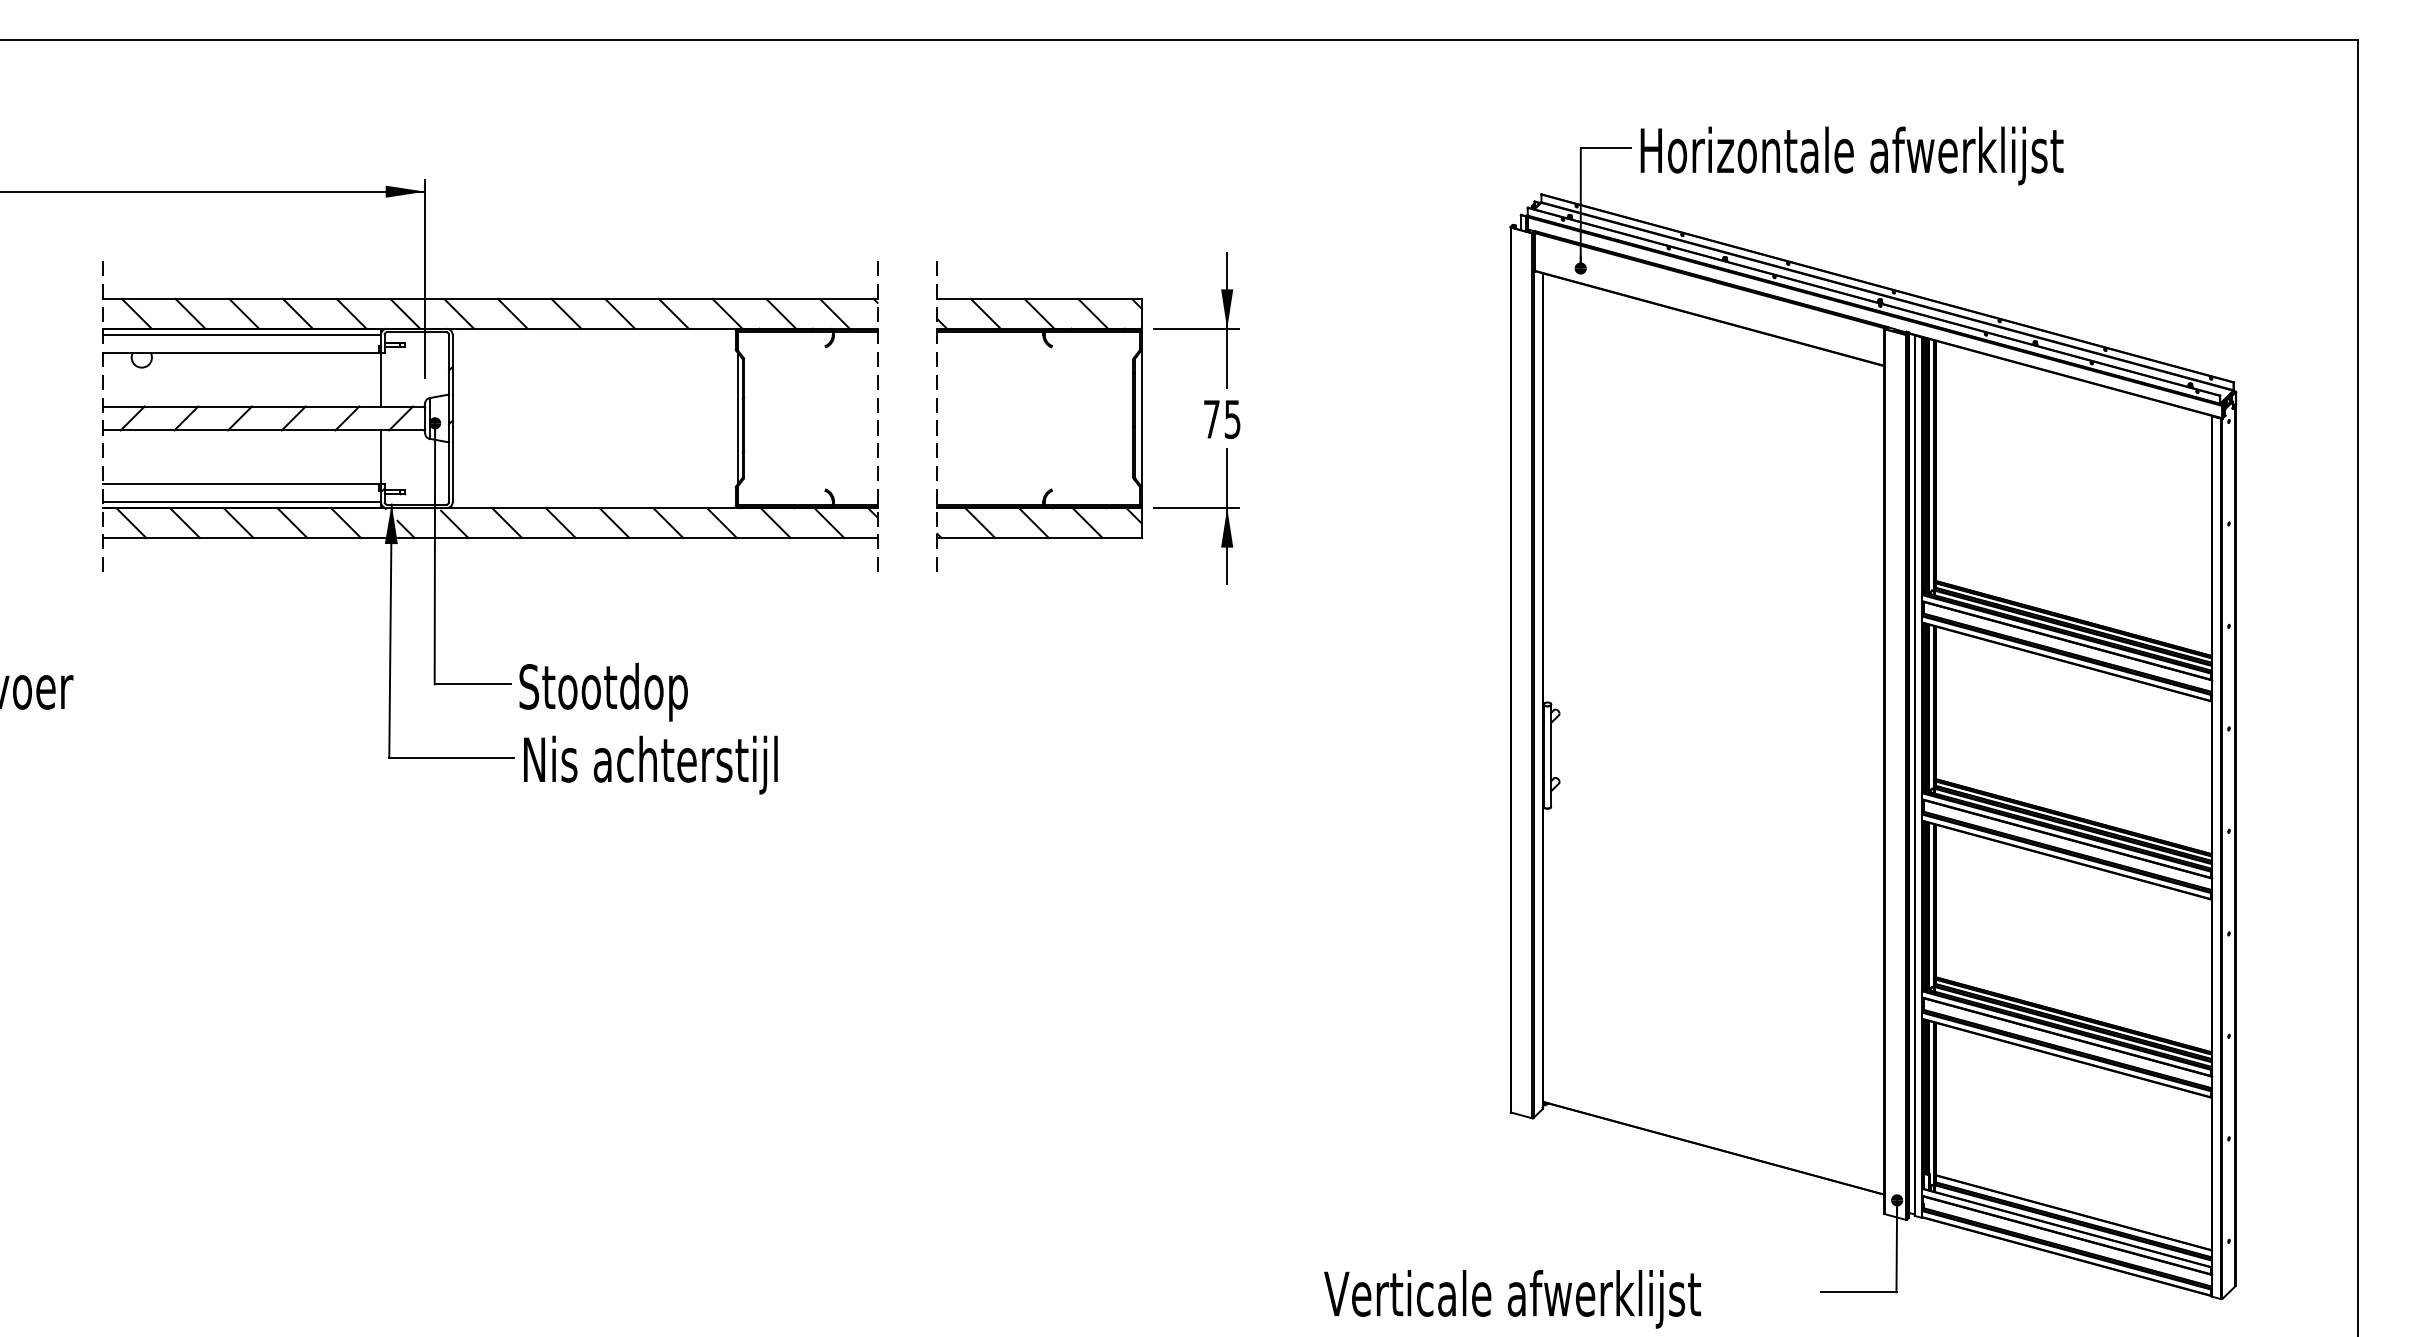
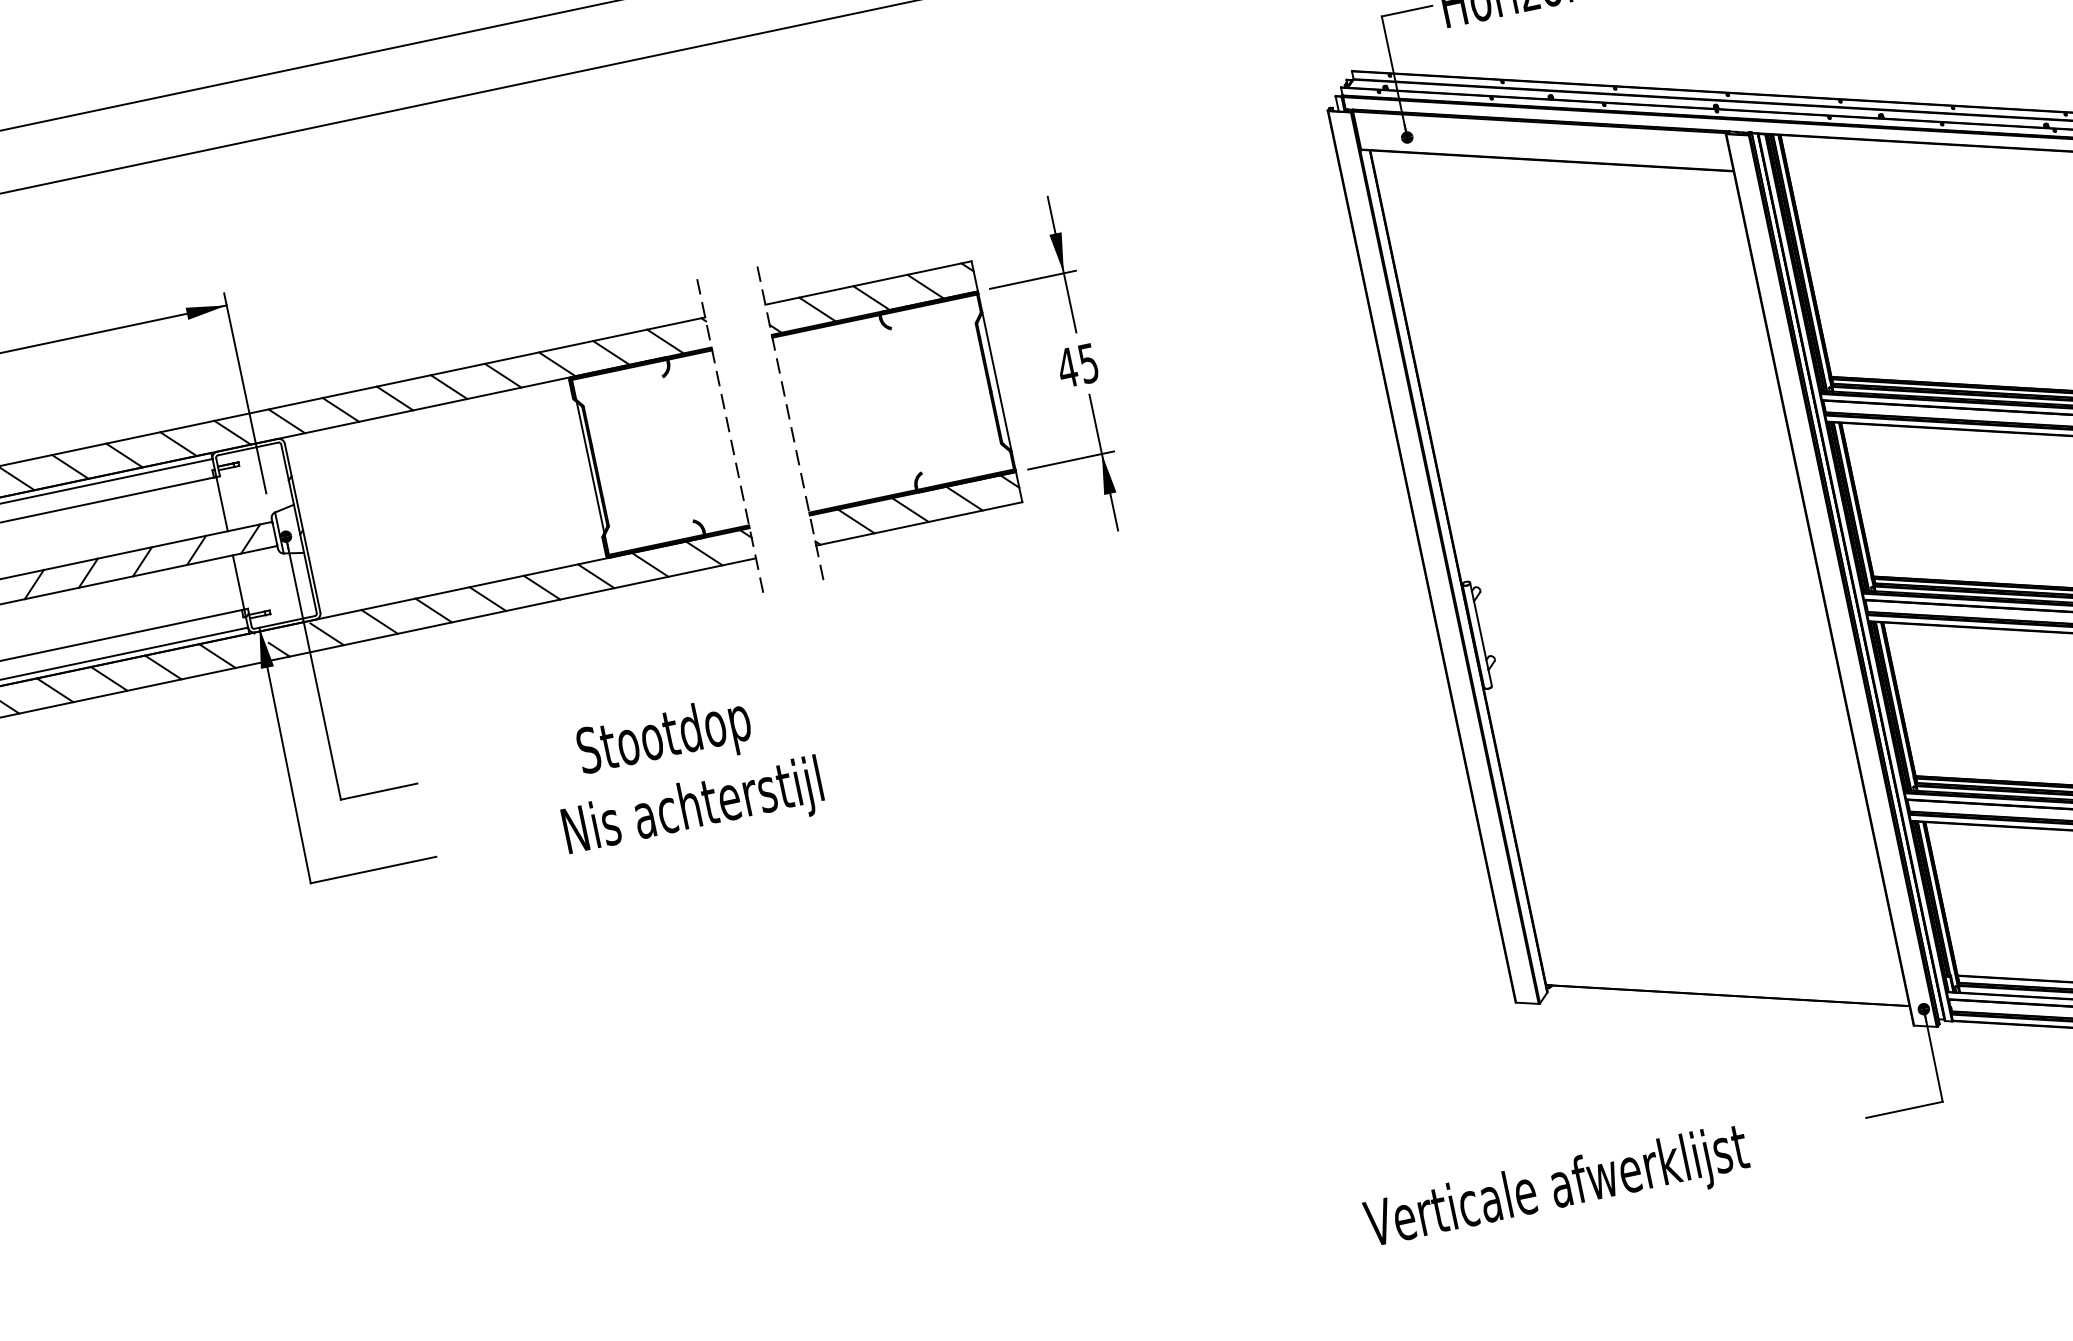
text: (1211, 419) -> (1067, 368), 75 -> 45
text: (603, 692) -> (664, 740), moved
text: (650, 764) -> (693, 809), moved

